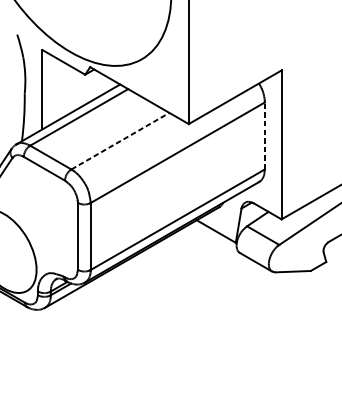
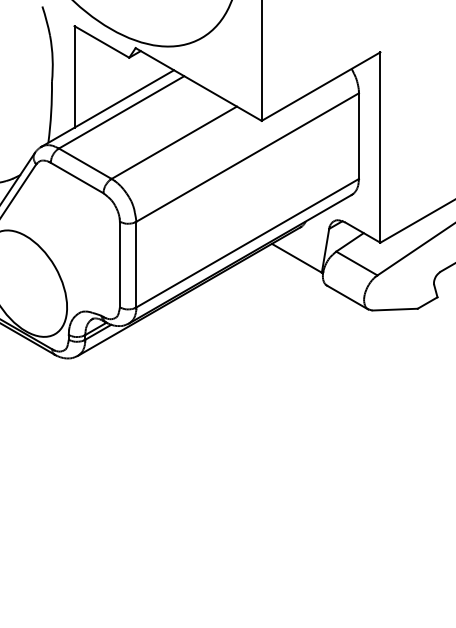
line: (264, 136) -> (358, 136), dashed -> solid
line: (120, 140) -> (174, 142), dashed -> solid

